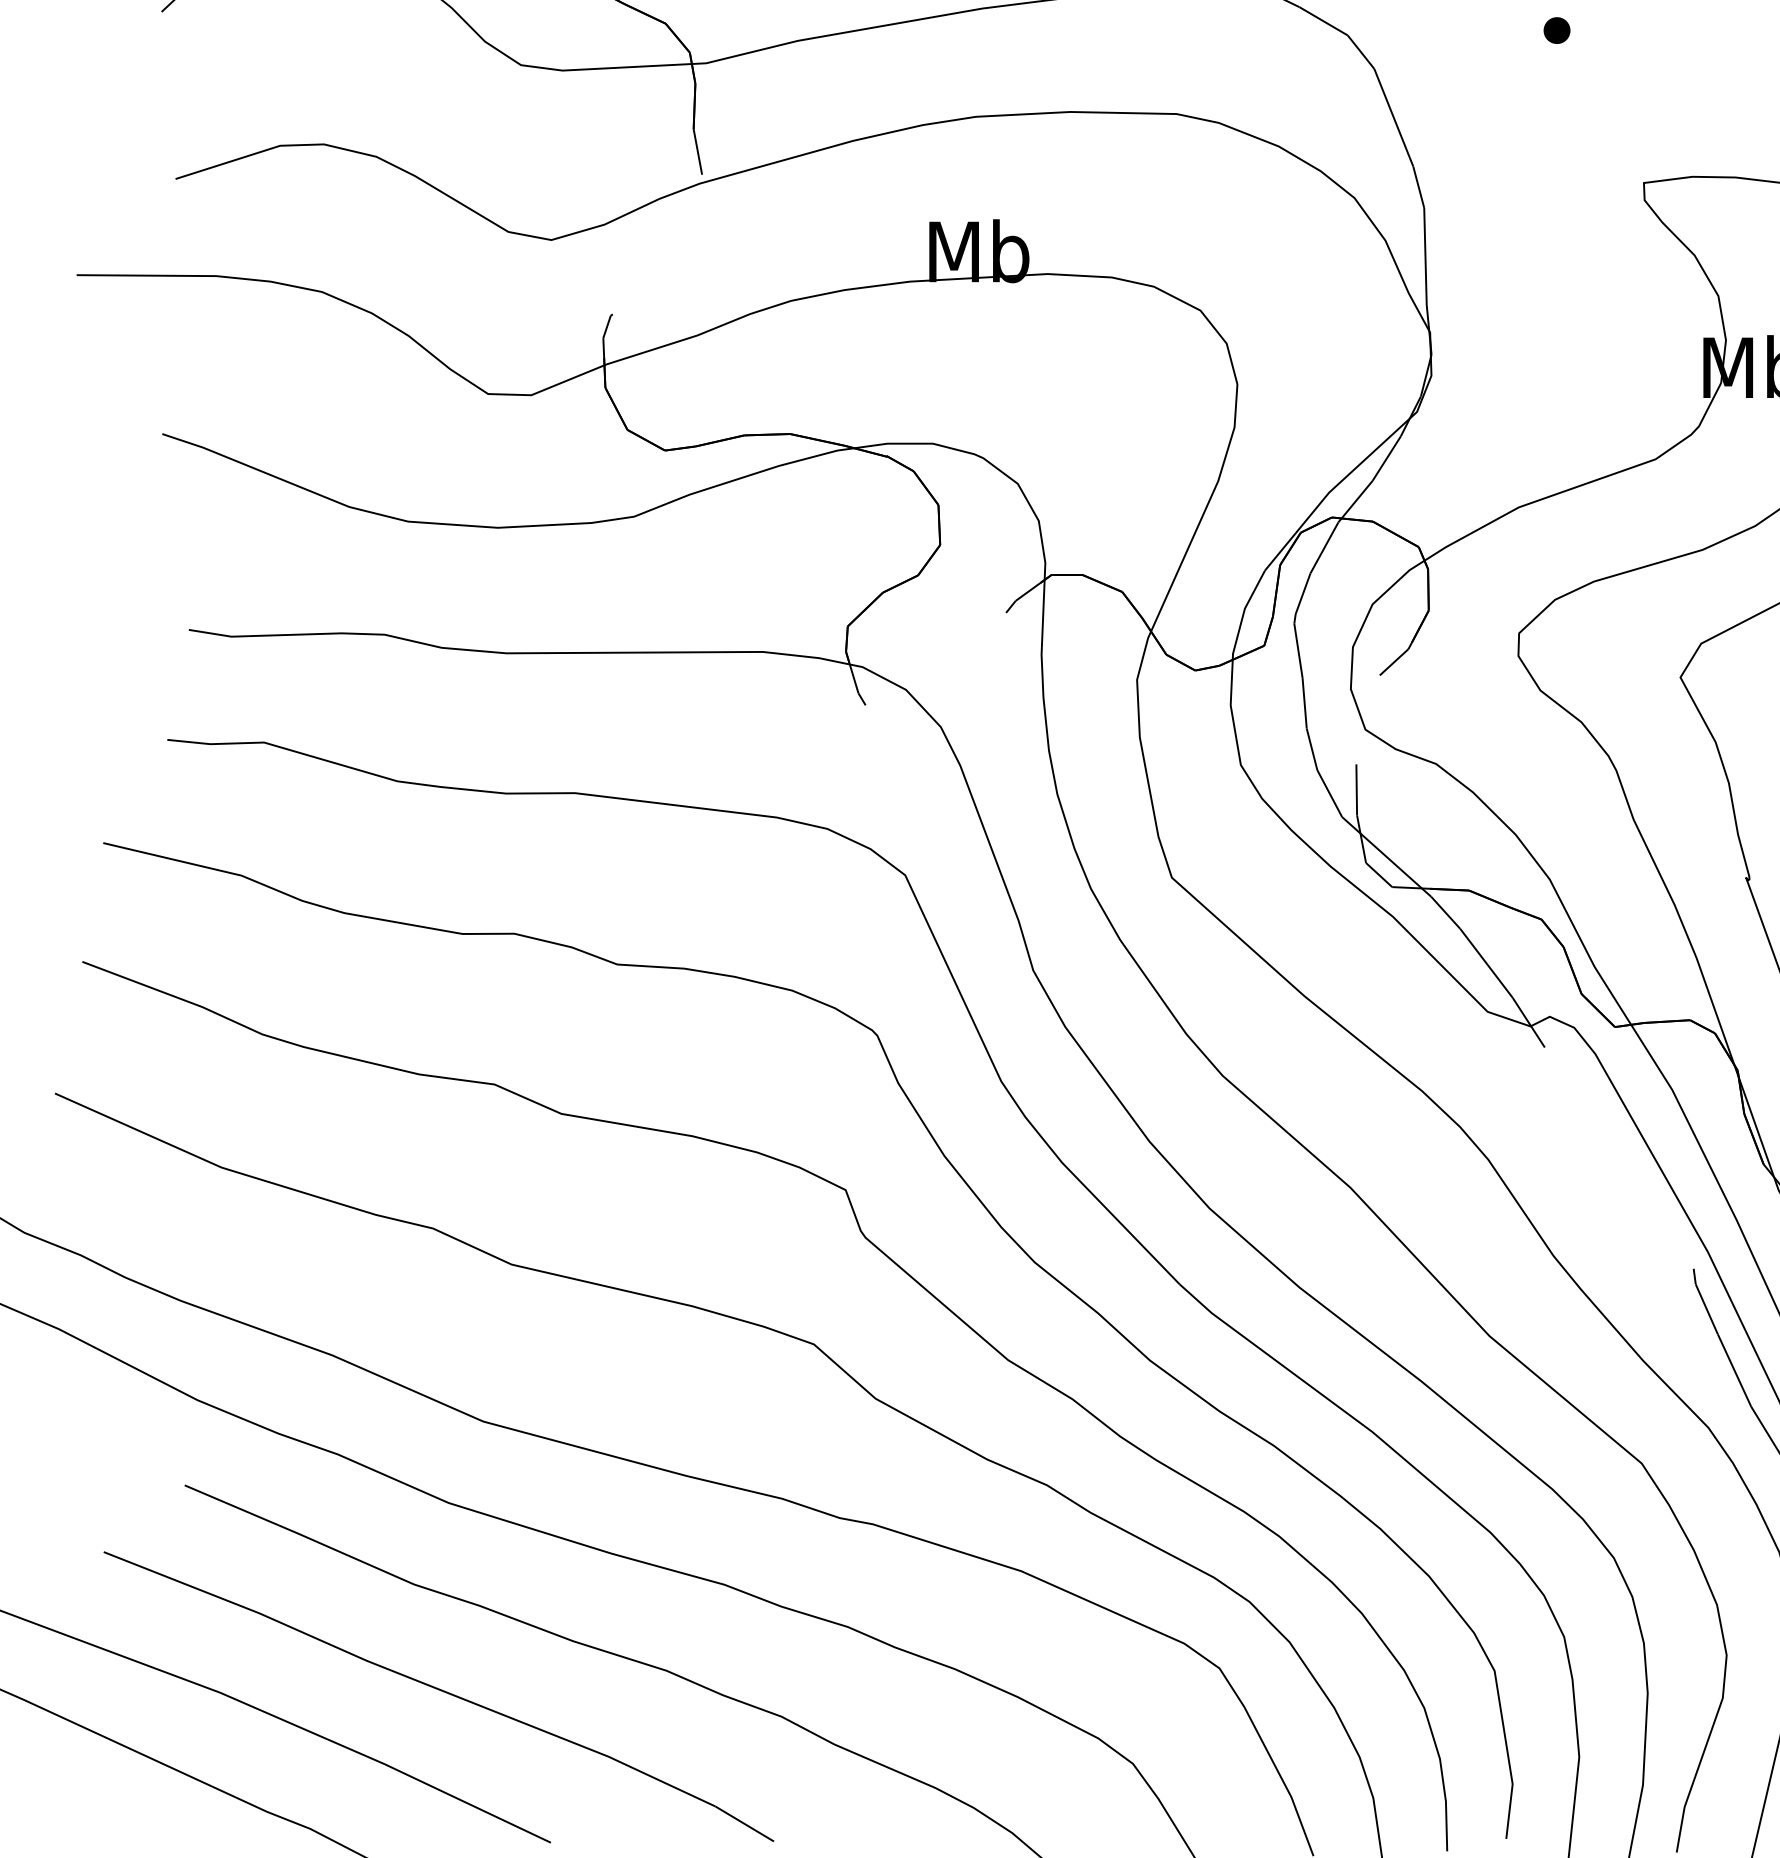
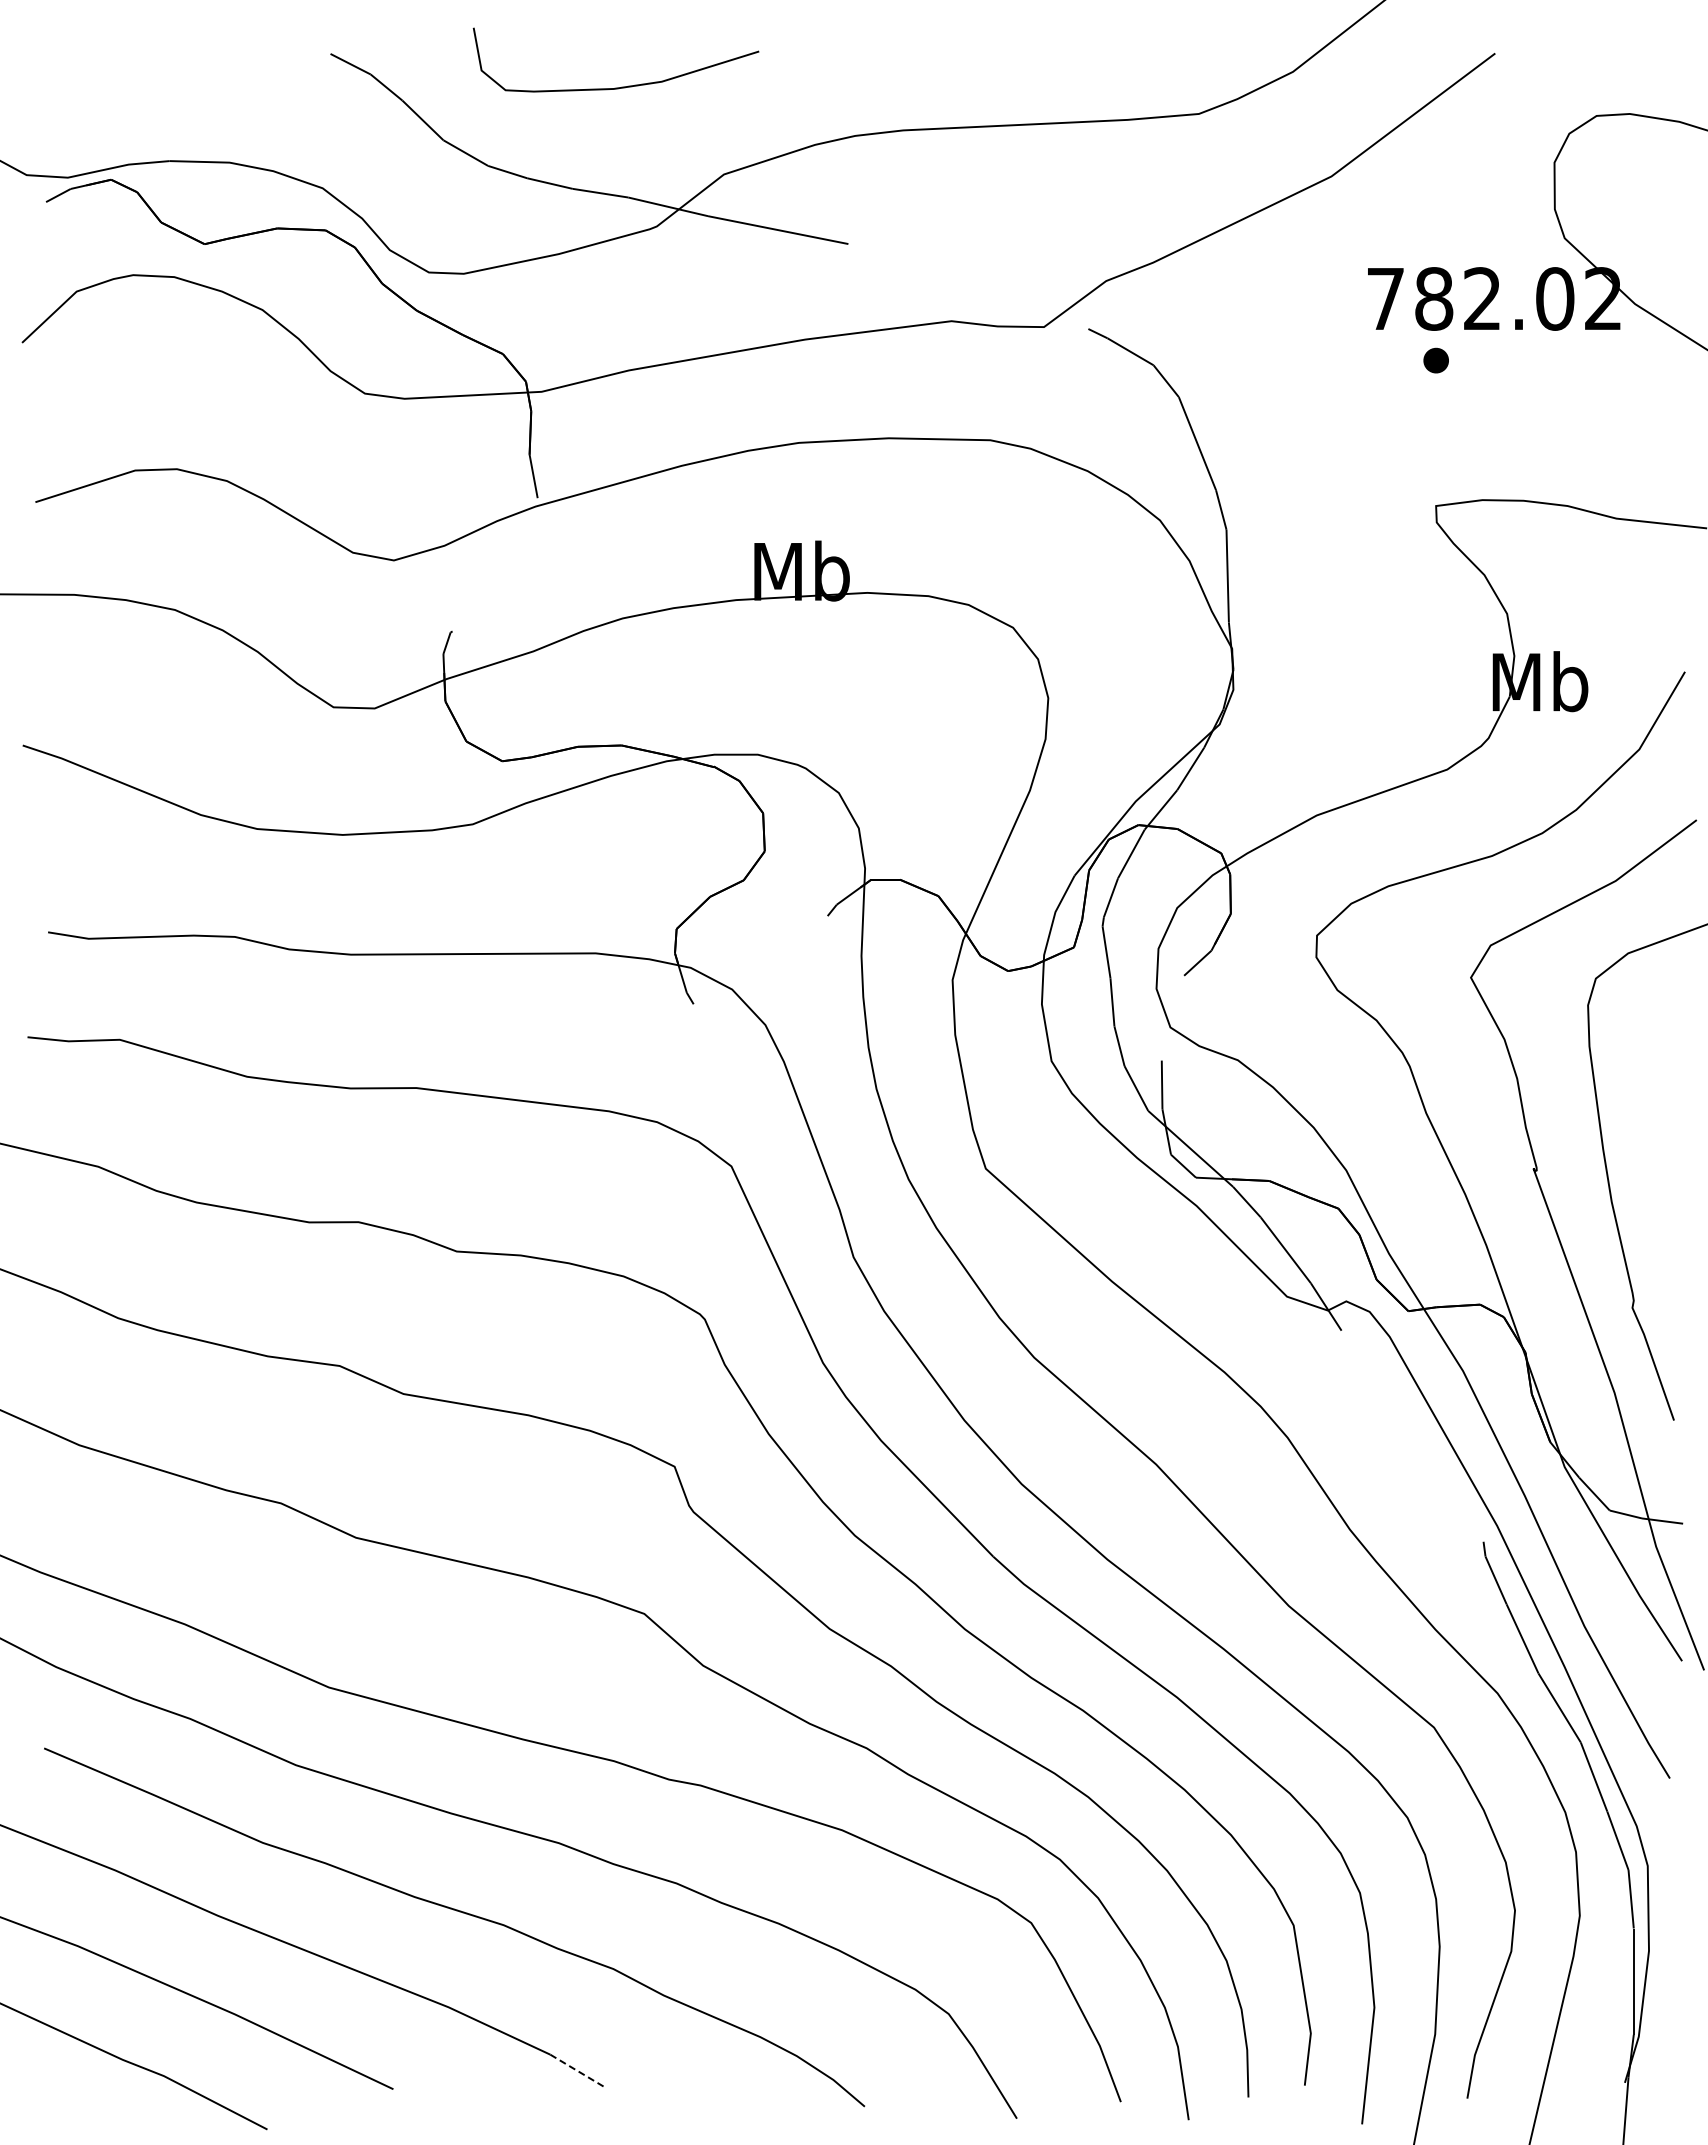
part: (1556, 30) -> (1435, 360), moved
line: (744, 1824) -> (578, 2071), solid -> dashed

